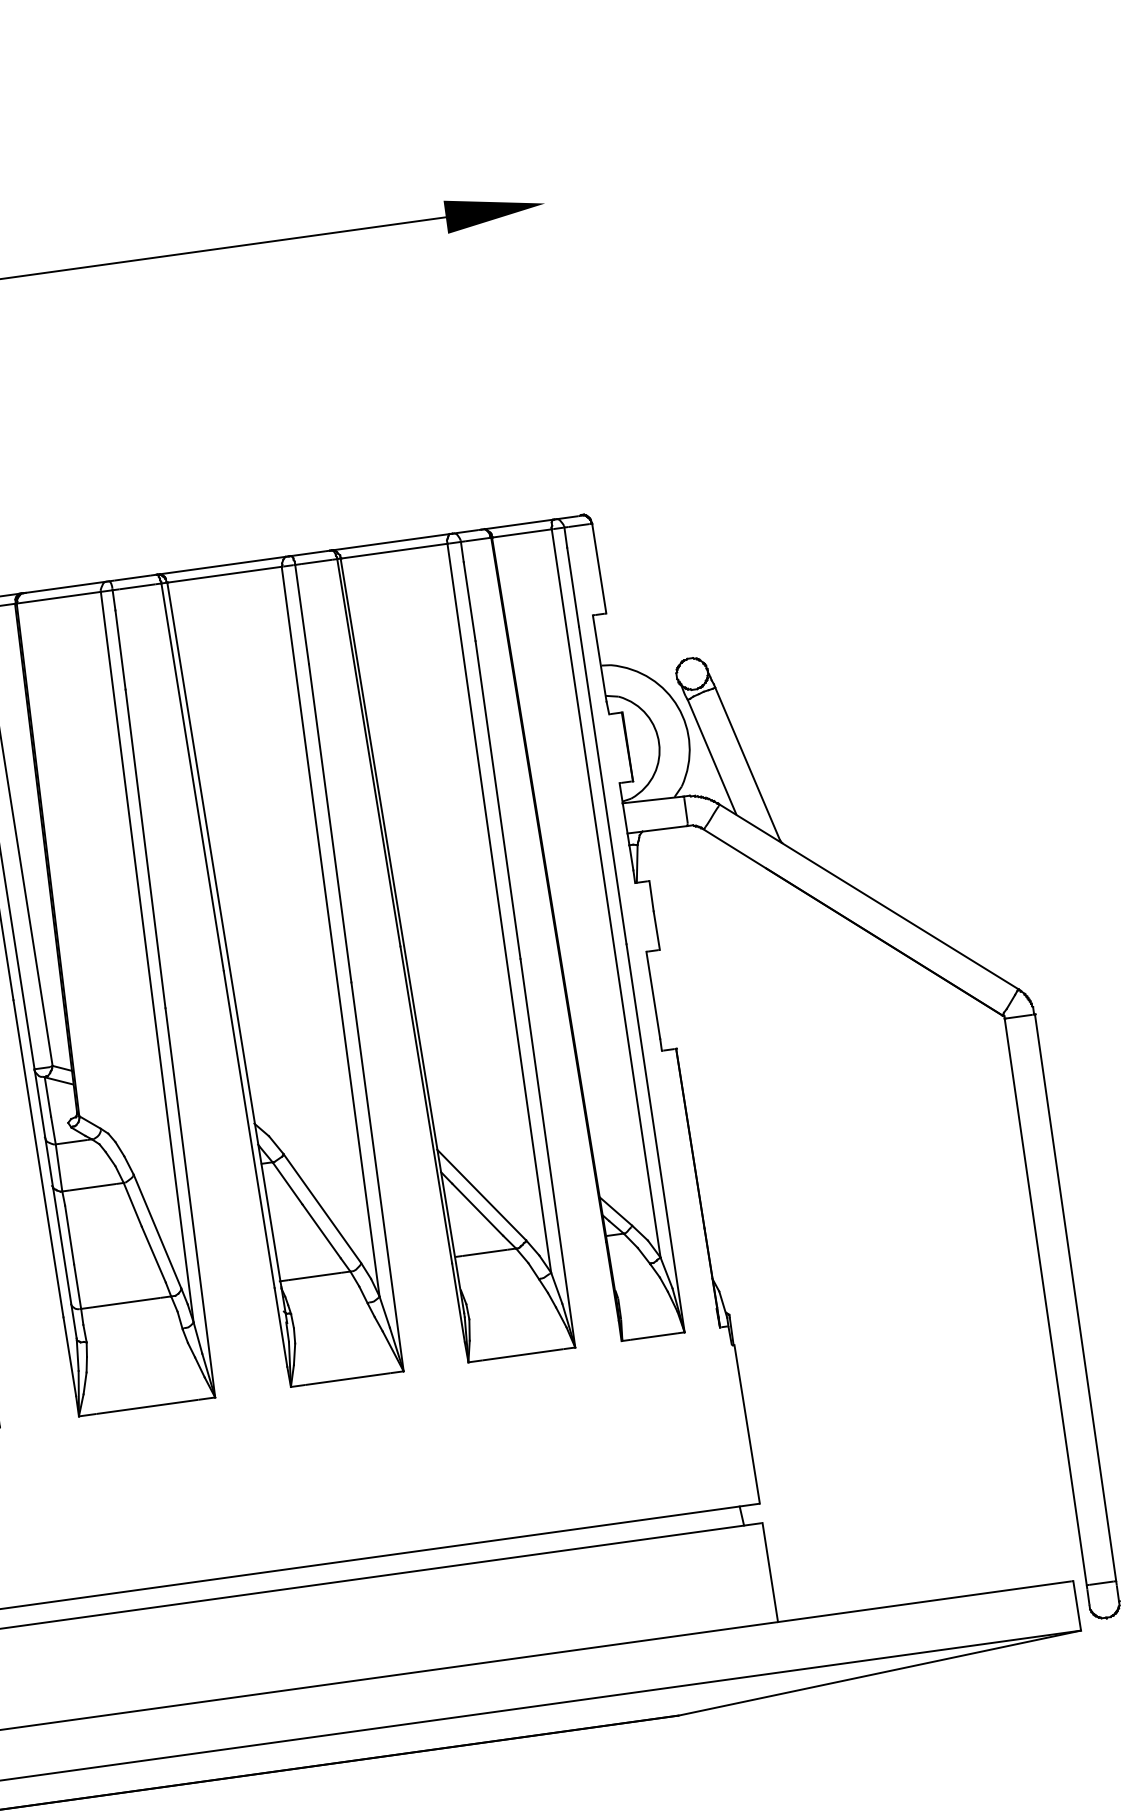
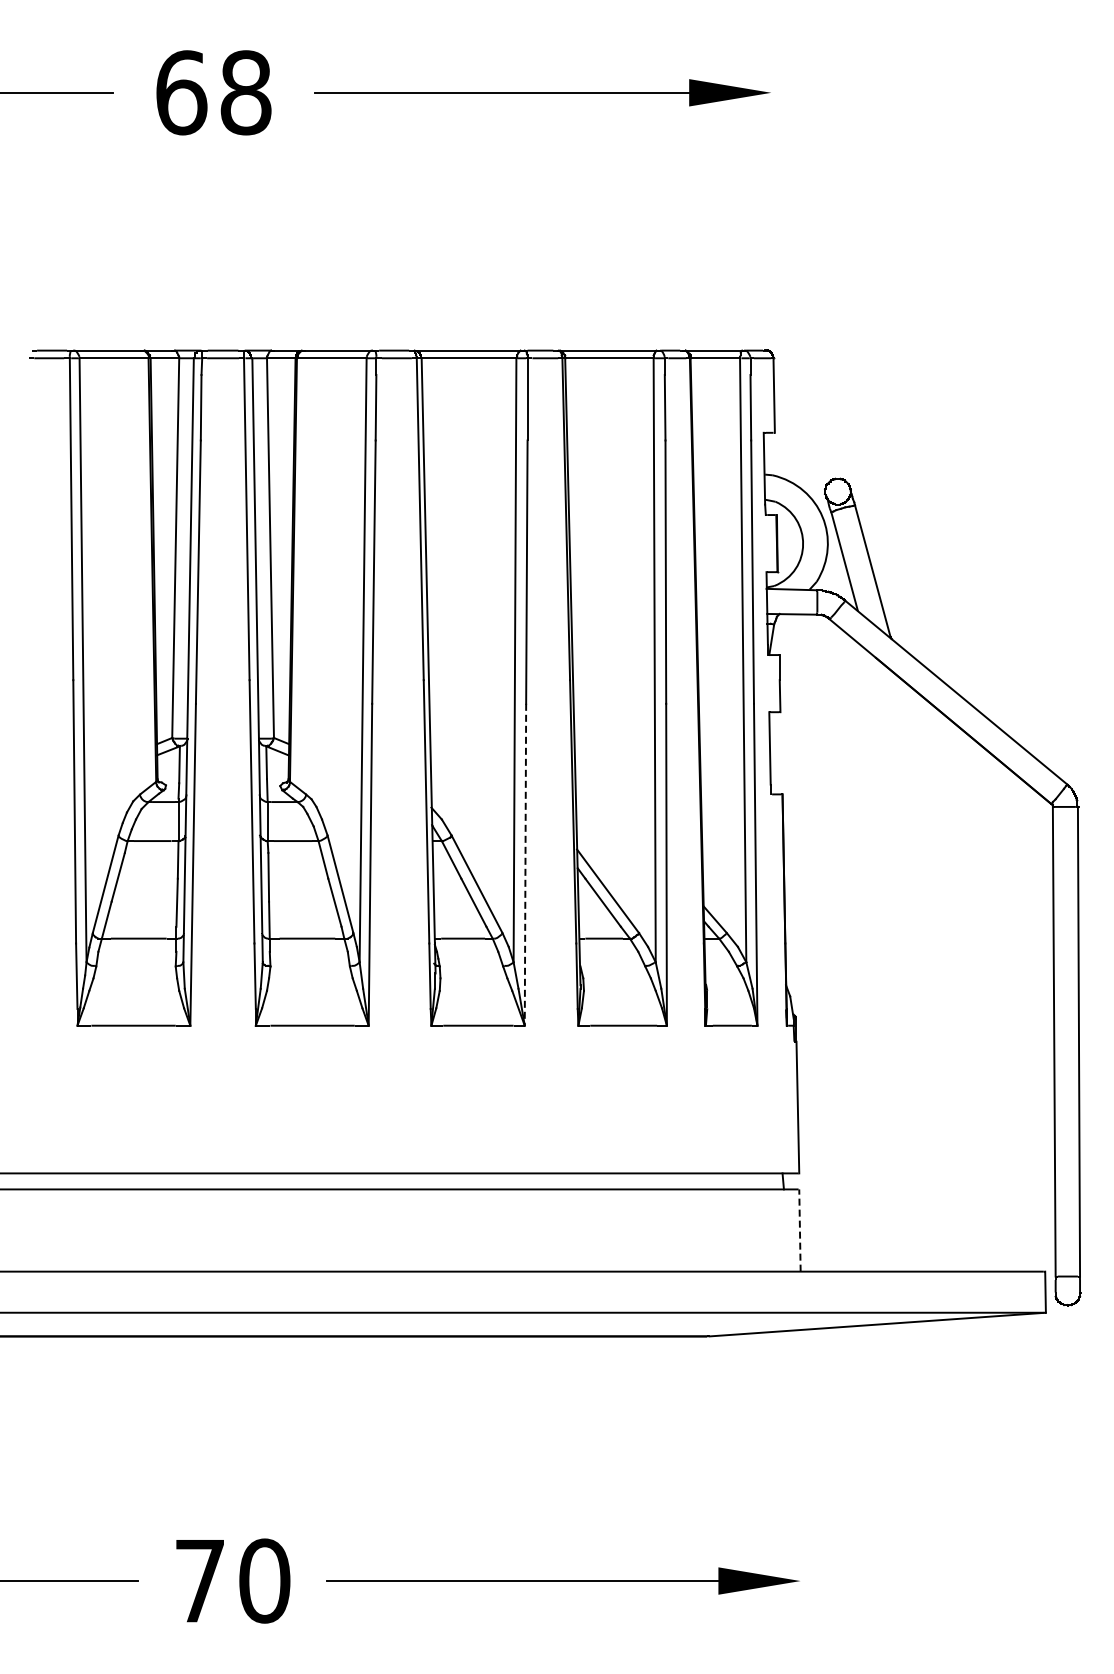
line: (377, 1176) -> (525, 864), solid -> dashed
line: (769, 1572) -> (799, 1230), solid -> dashed

